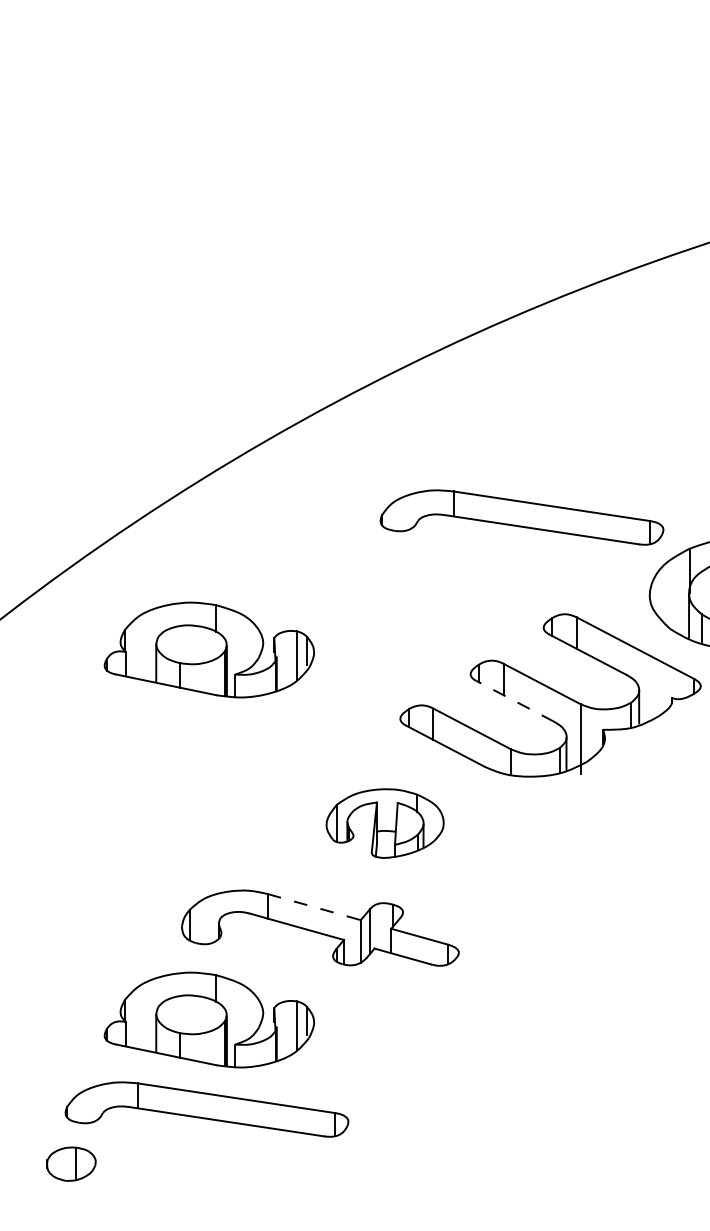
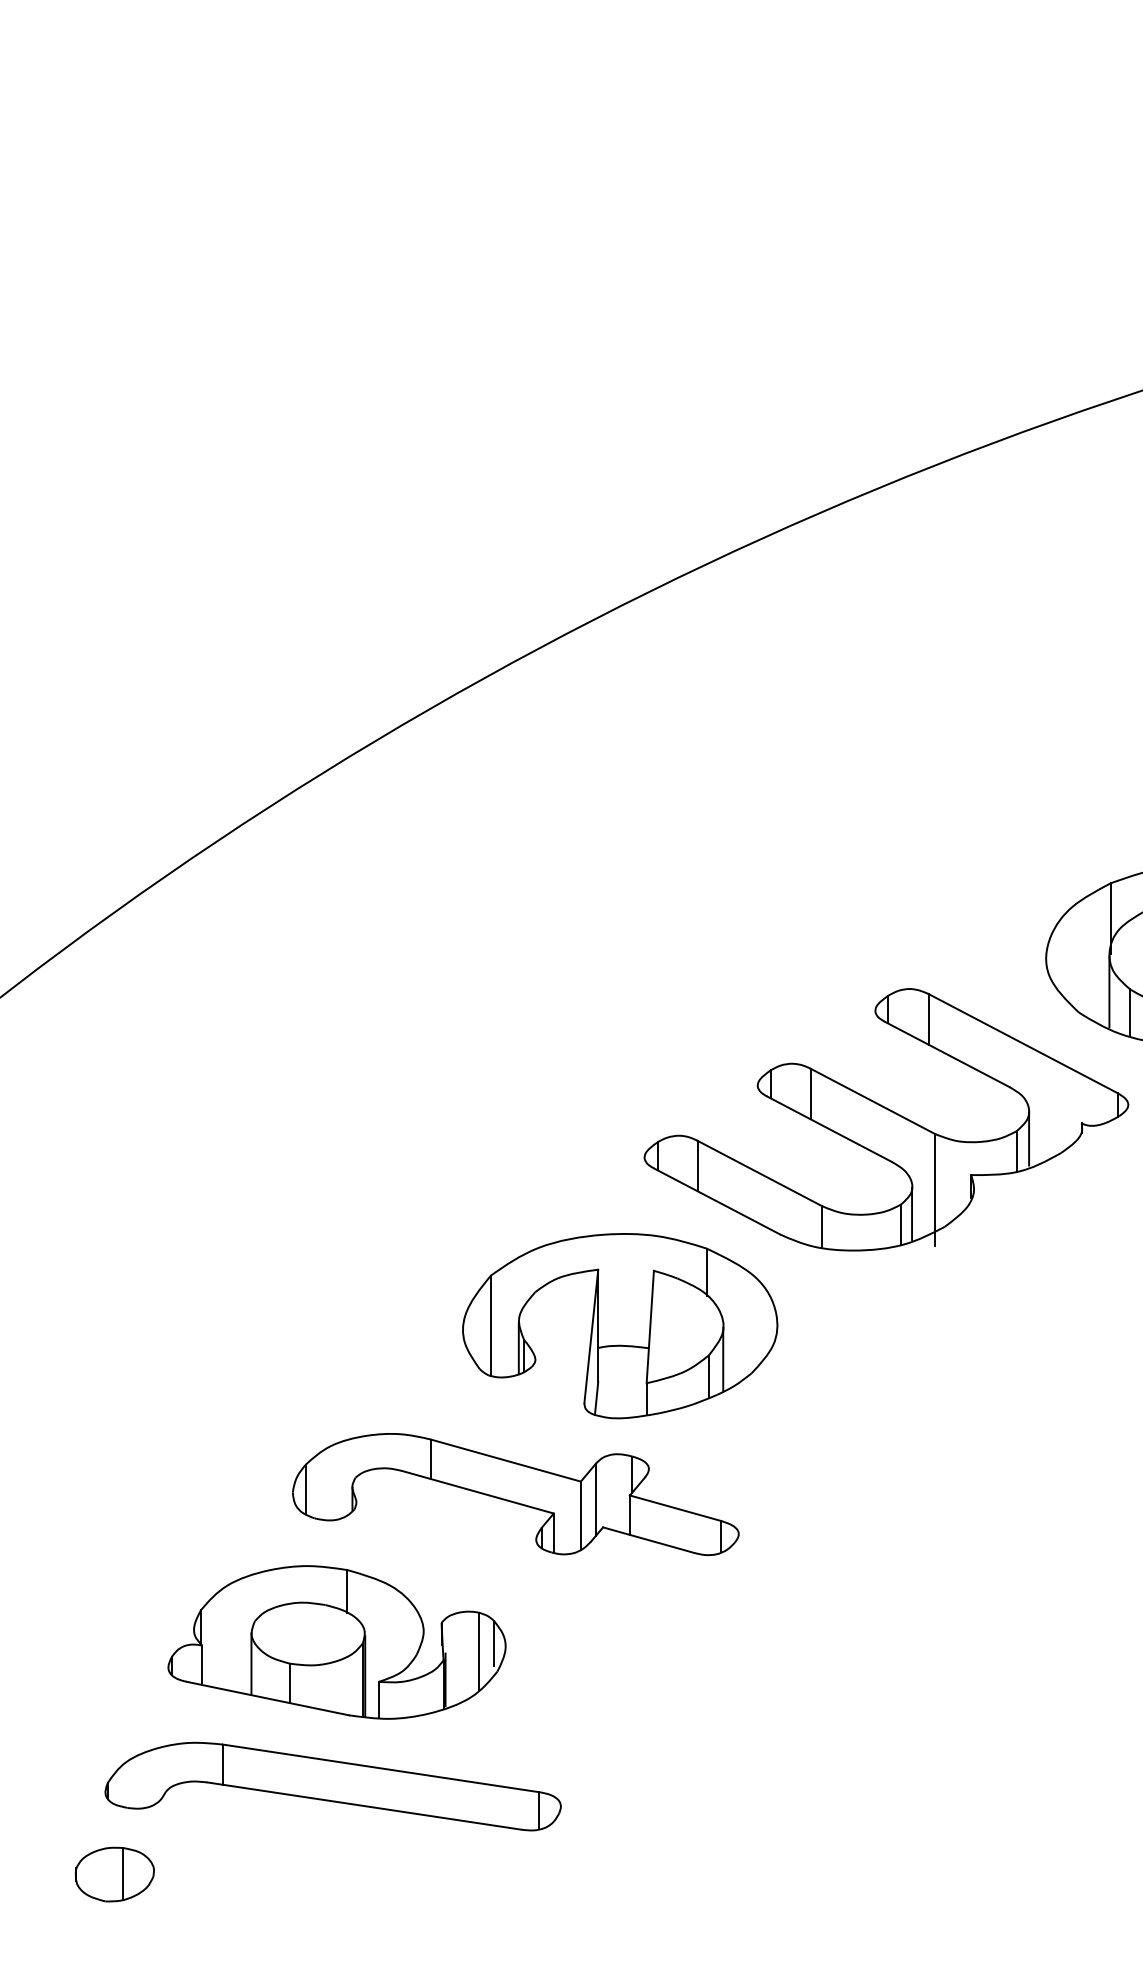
part: (521, 517) -> (839, 833), removed
part: (208, 649) -> (335, 1045), removed
line: (515, 701) -> (829, 1129), dashed -> solid
part: (384, 823) -> (619, 1325), size x1.67
line: (314, 907) -> (506, 1461), dashed -> solid

